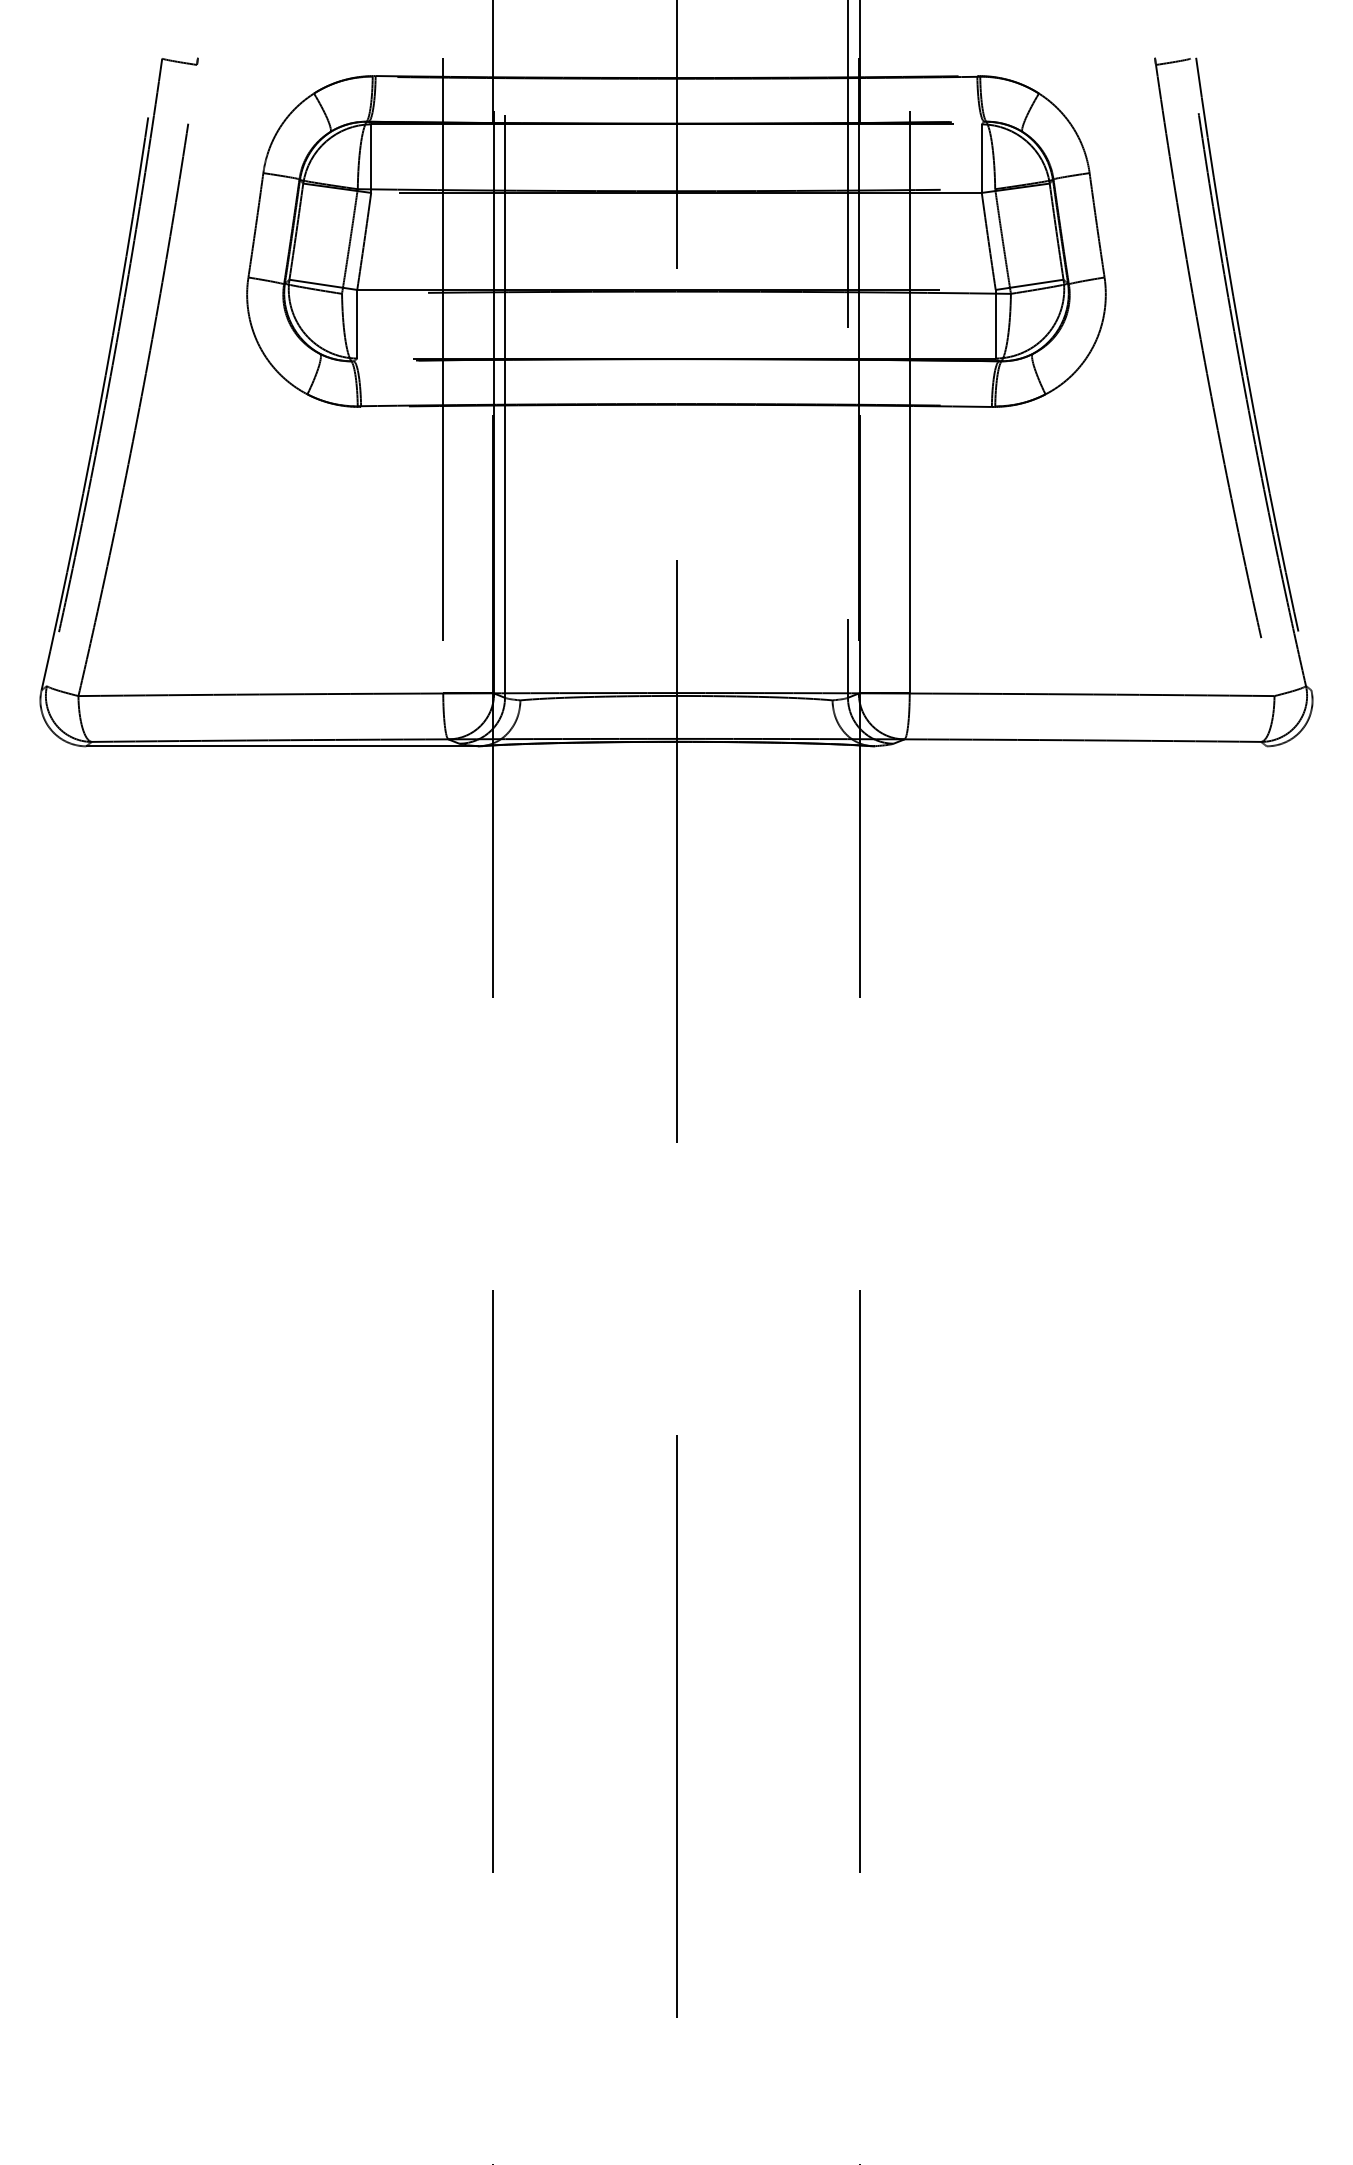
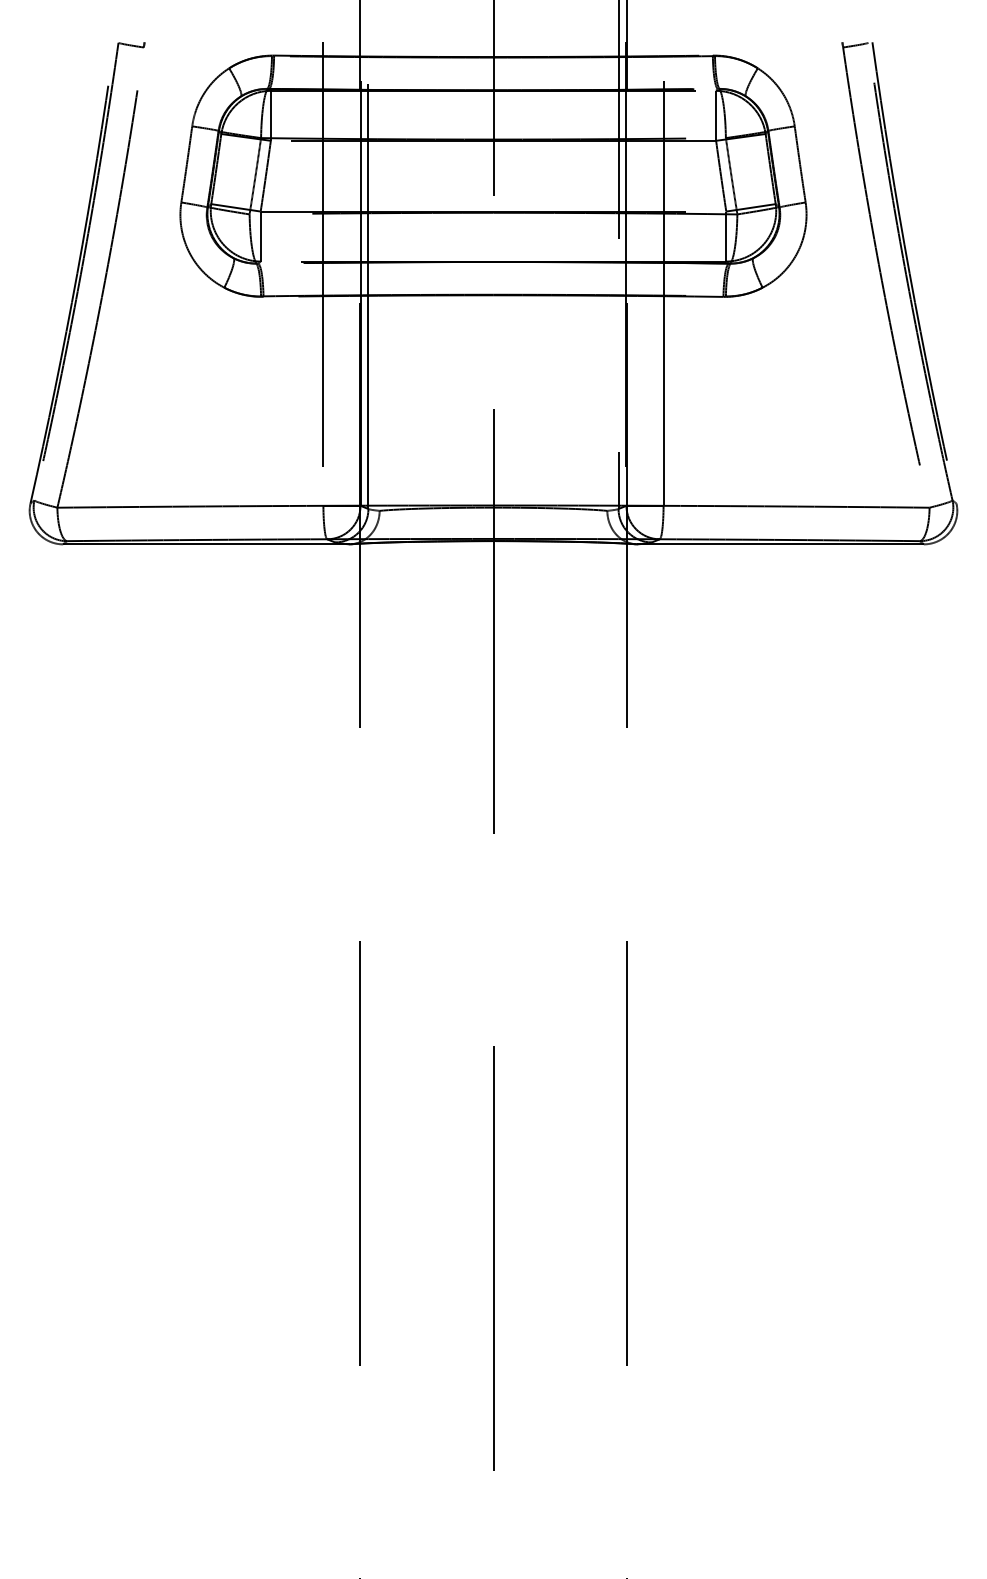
line: (1070, 746) -> (780, 544), added

